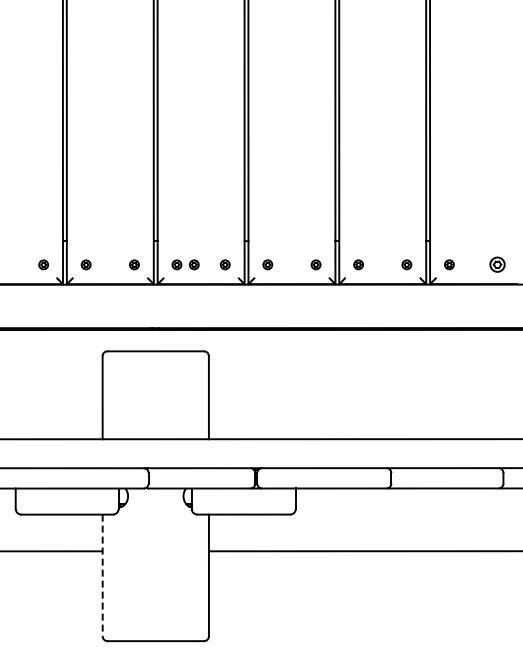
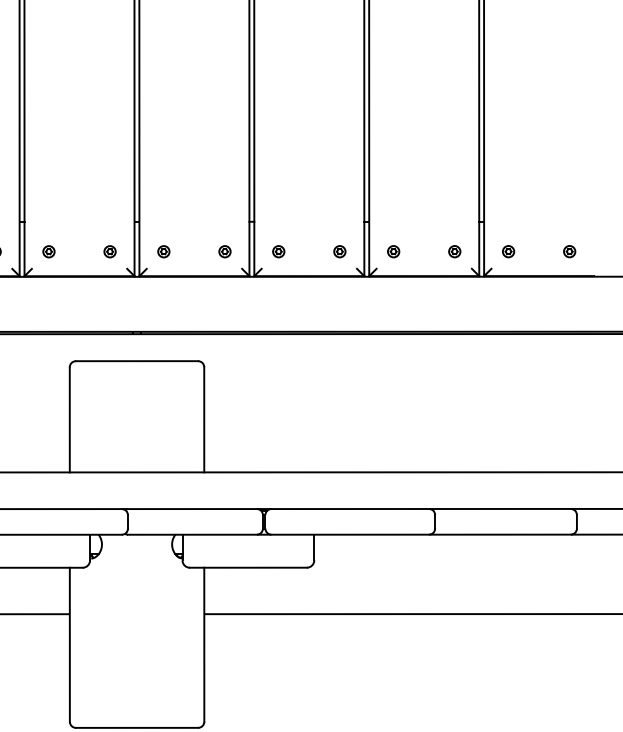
part: (193, 264) -> (184, 251), removed
part: (497, 264) -> (569, 251), size x0.62
line: (102, 575) -> (69, 644), dashed -> solid

